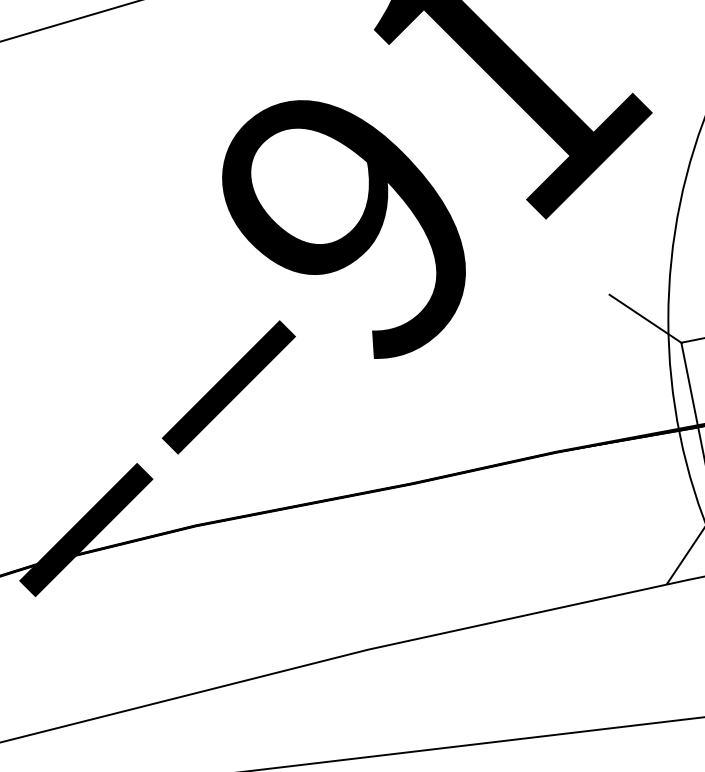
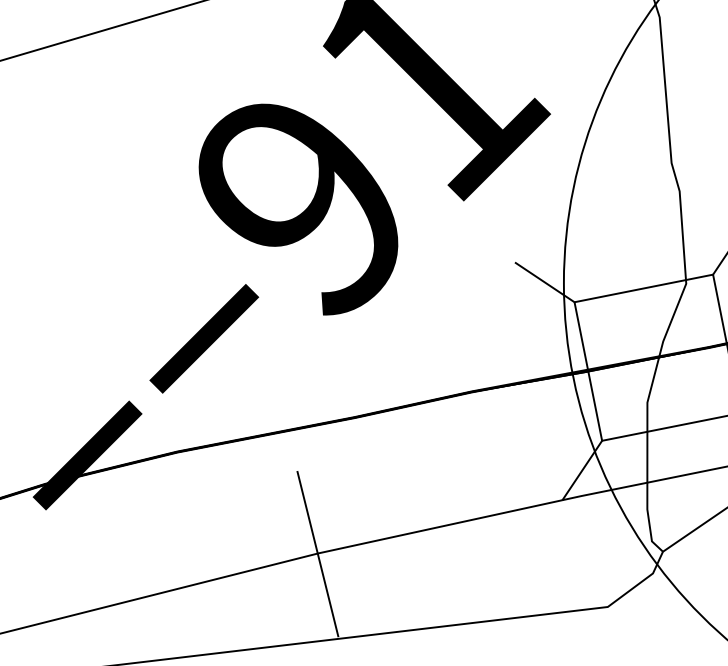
line: (367, 649) -> (317, 553), added

